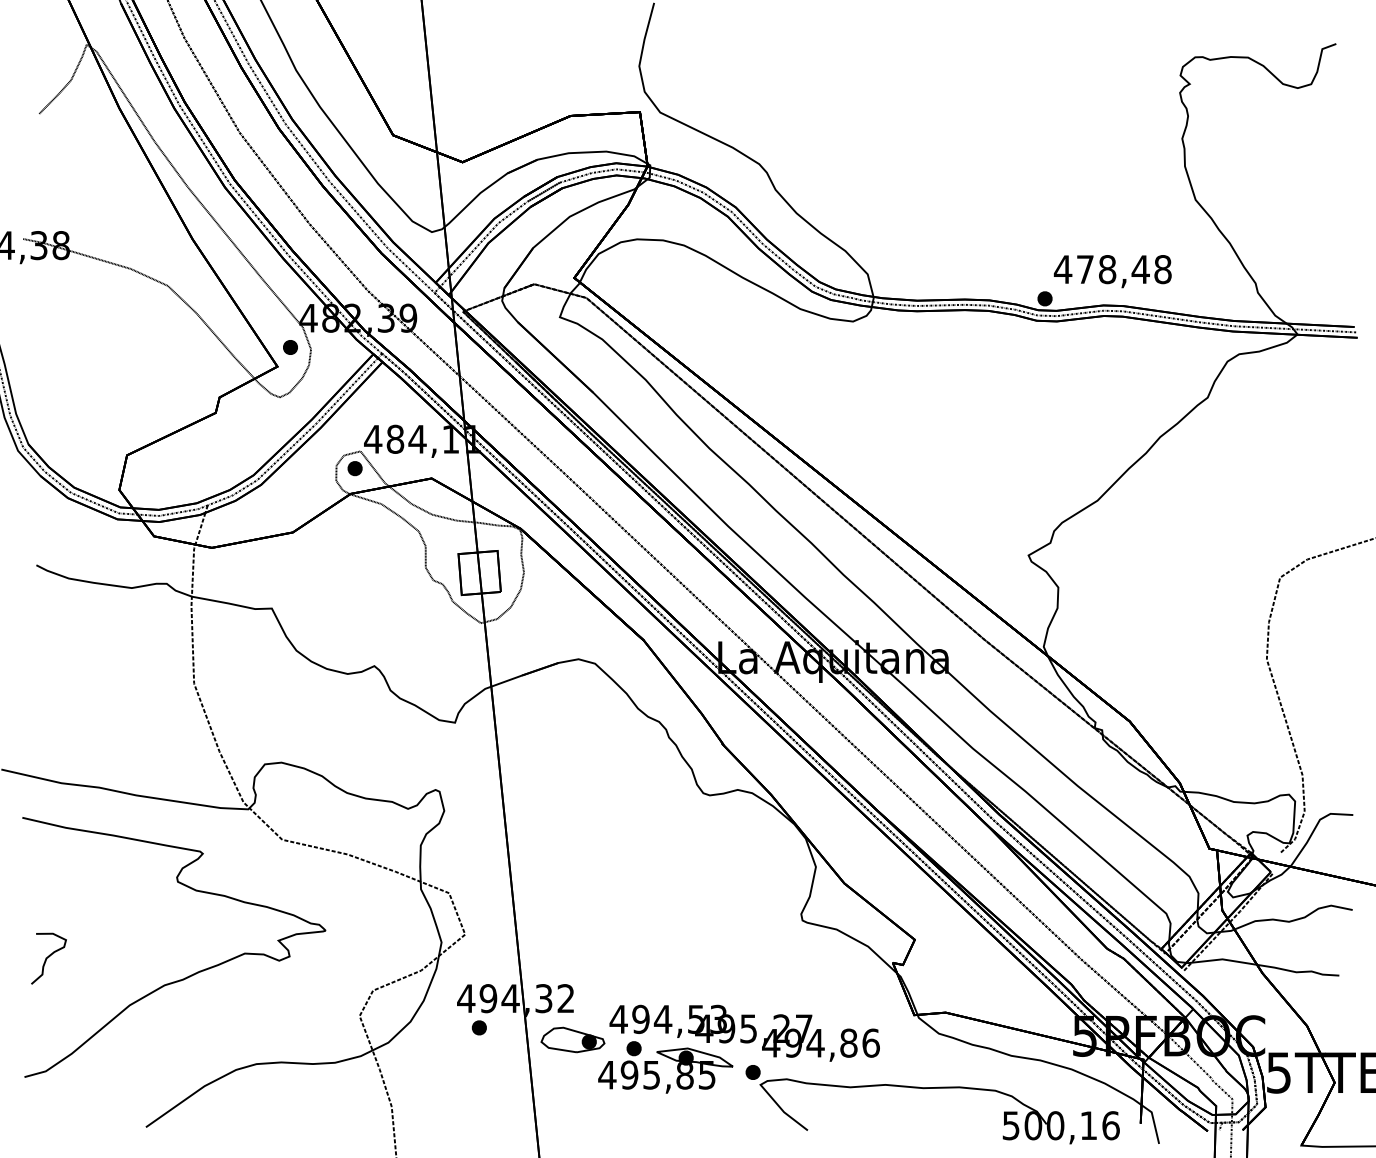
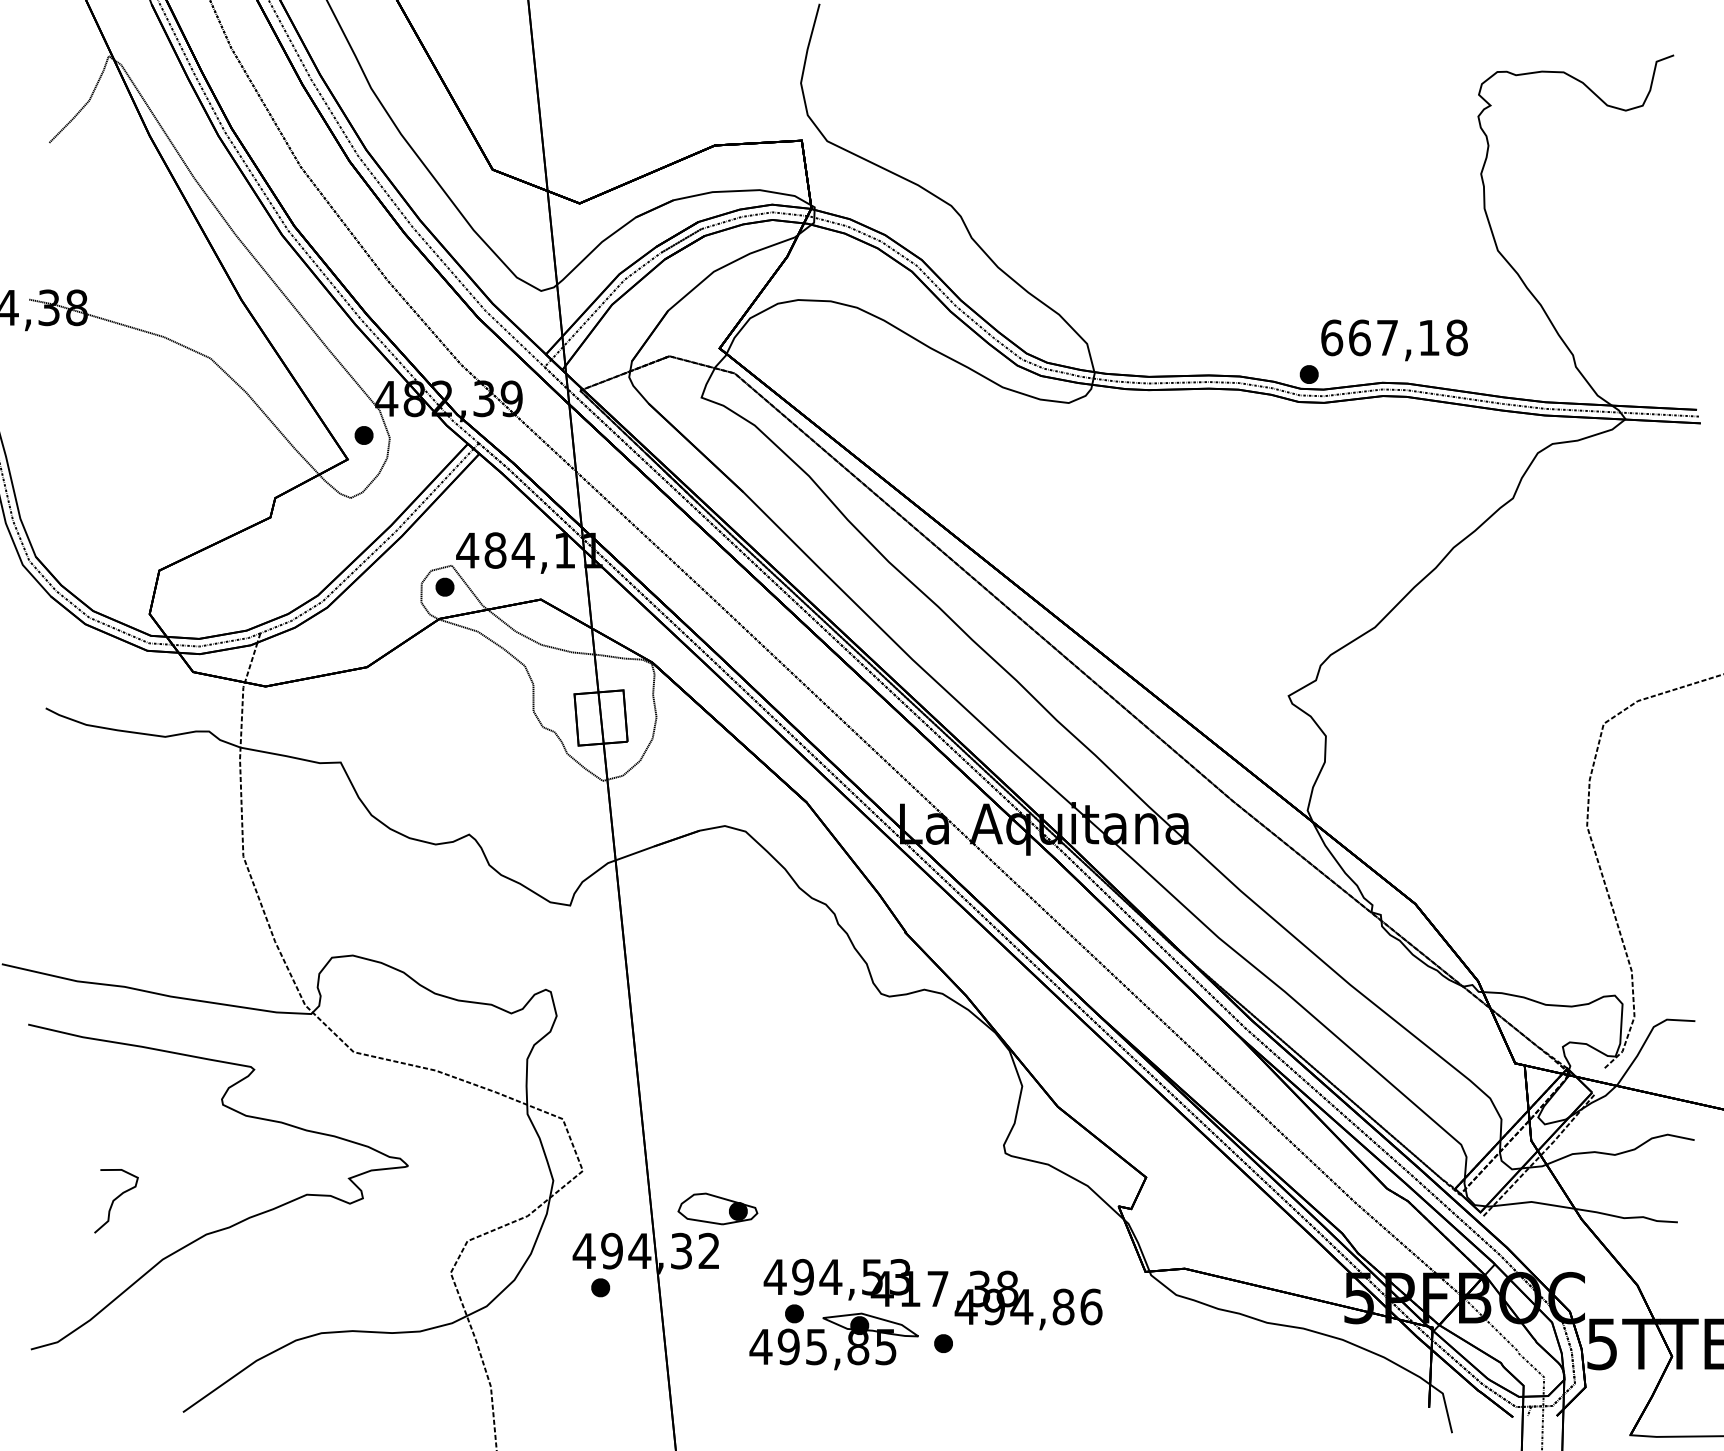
text: (1101, 269) -> (1380, 337), 478,48 -> 667,18
curve: (48, 958) -> (115, 1200), moved
text: (765, 1028) -> (958, 1288), 495,27 -> 417,38
part: (572, 1039) -> (717, 1208), moved
part: (939, 1088) -> (1176, 1363), removed

